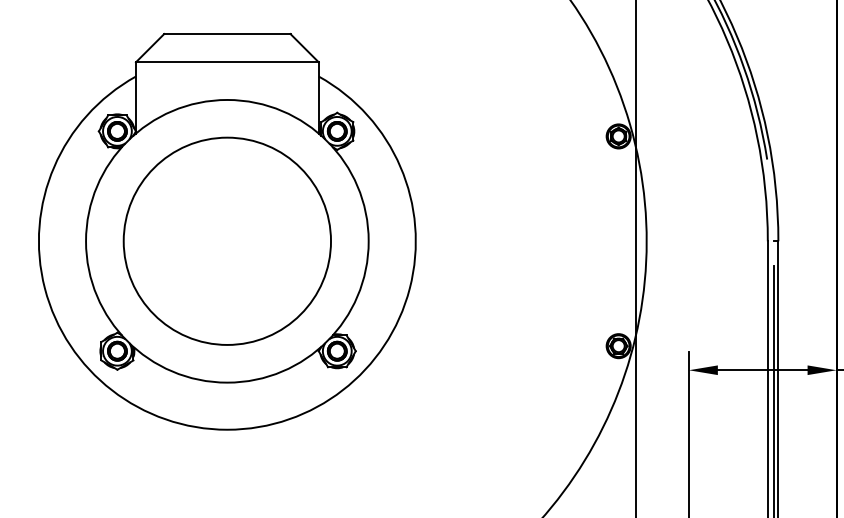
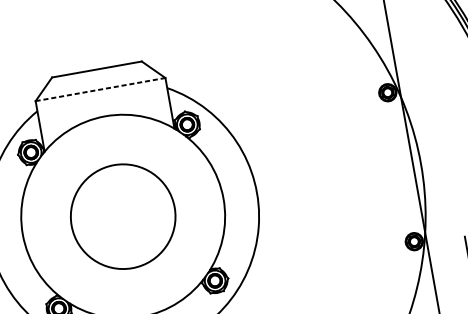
line: (227, 62) -> (100, 89), solid -> dashed
circle: (227, 240) -> (123, 216), size x0.7

